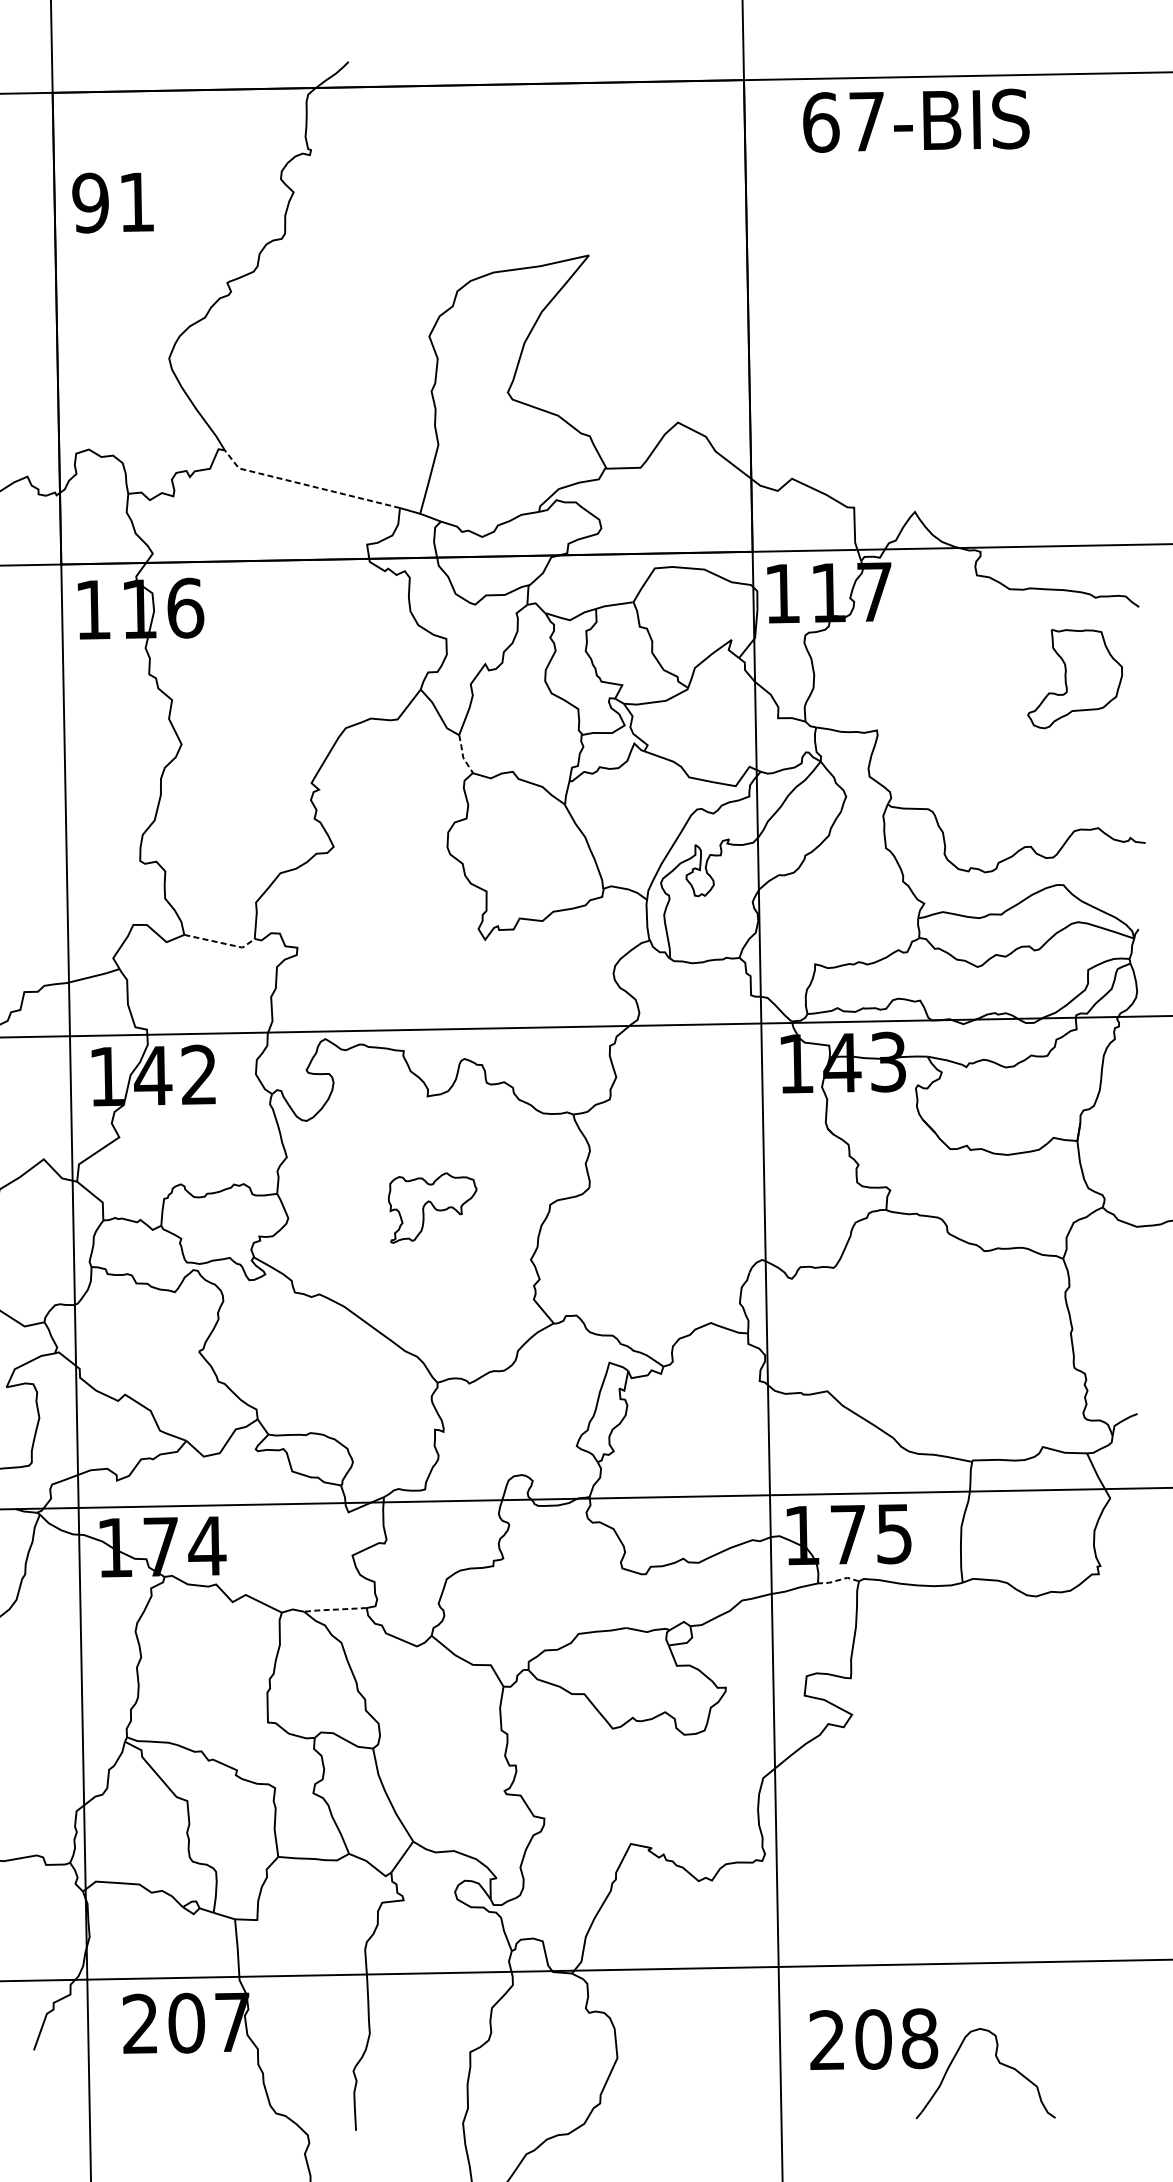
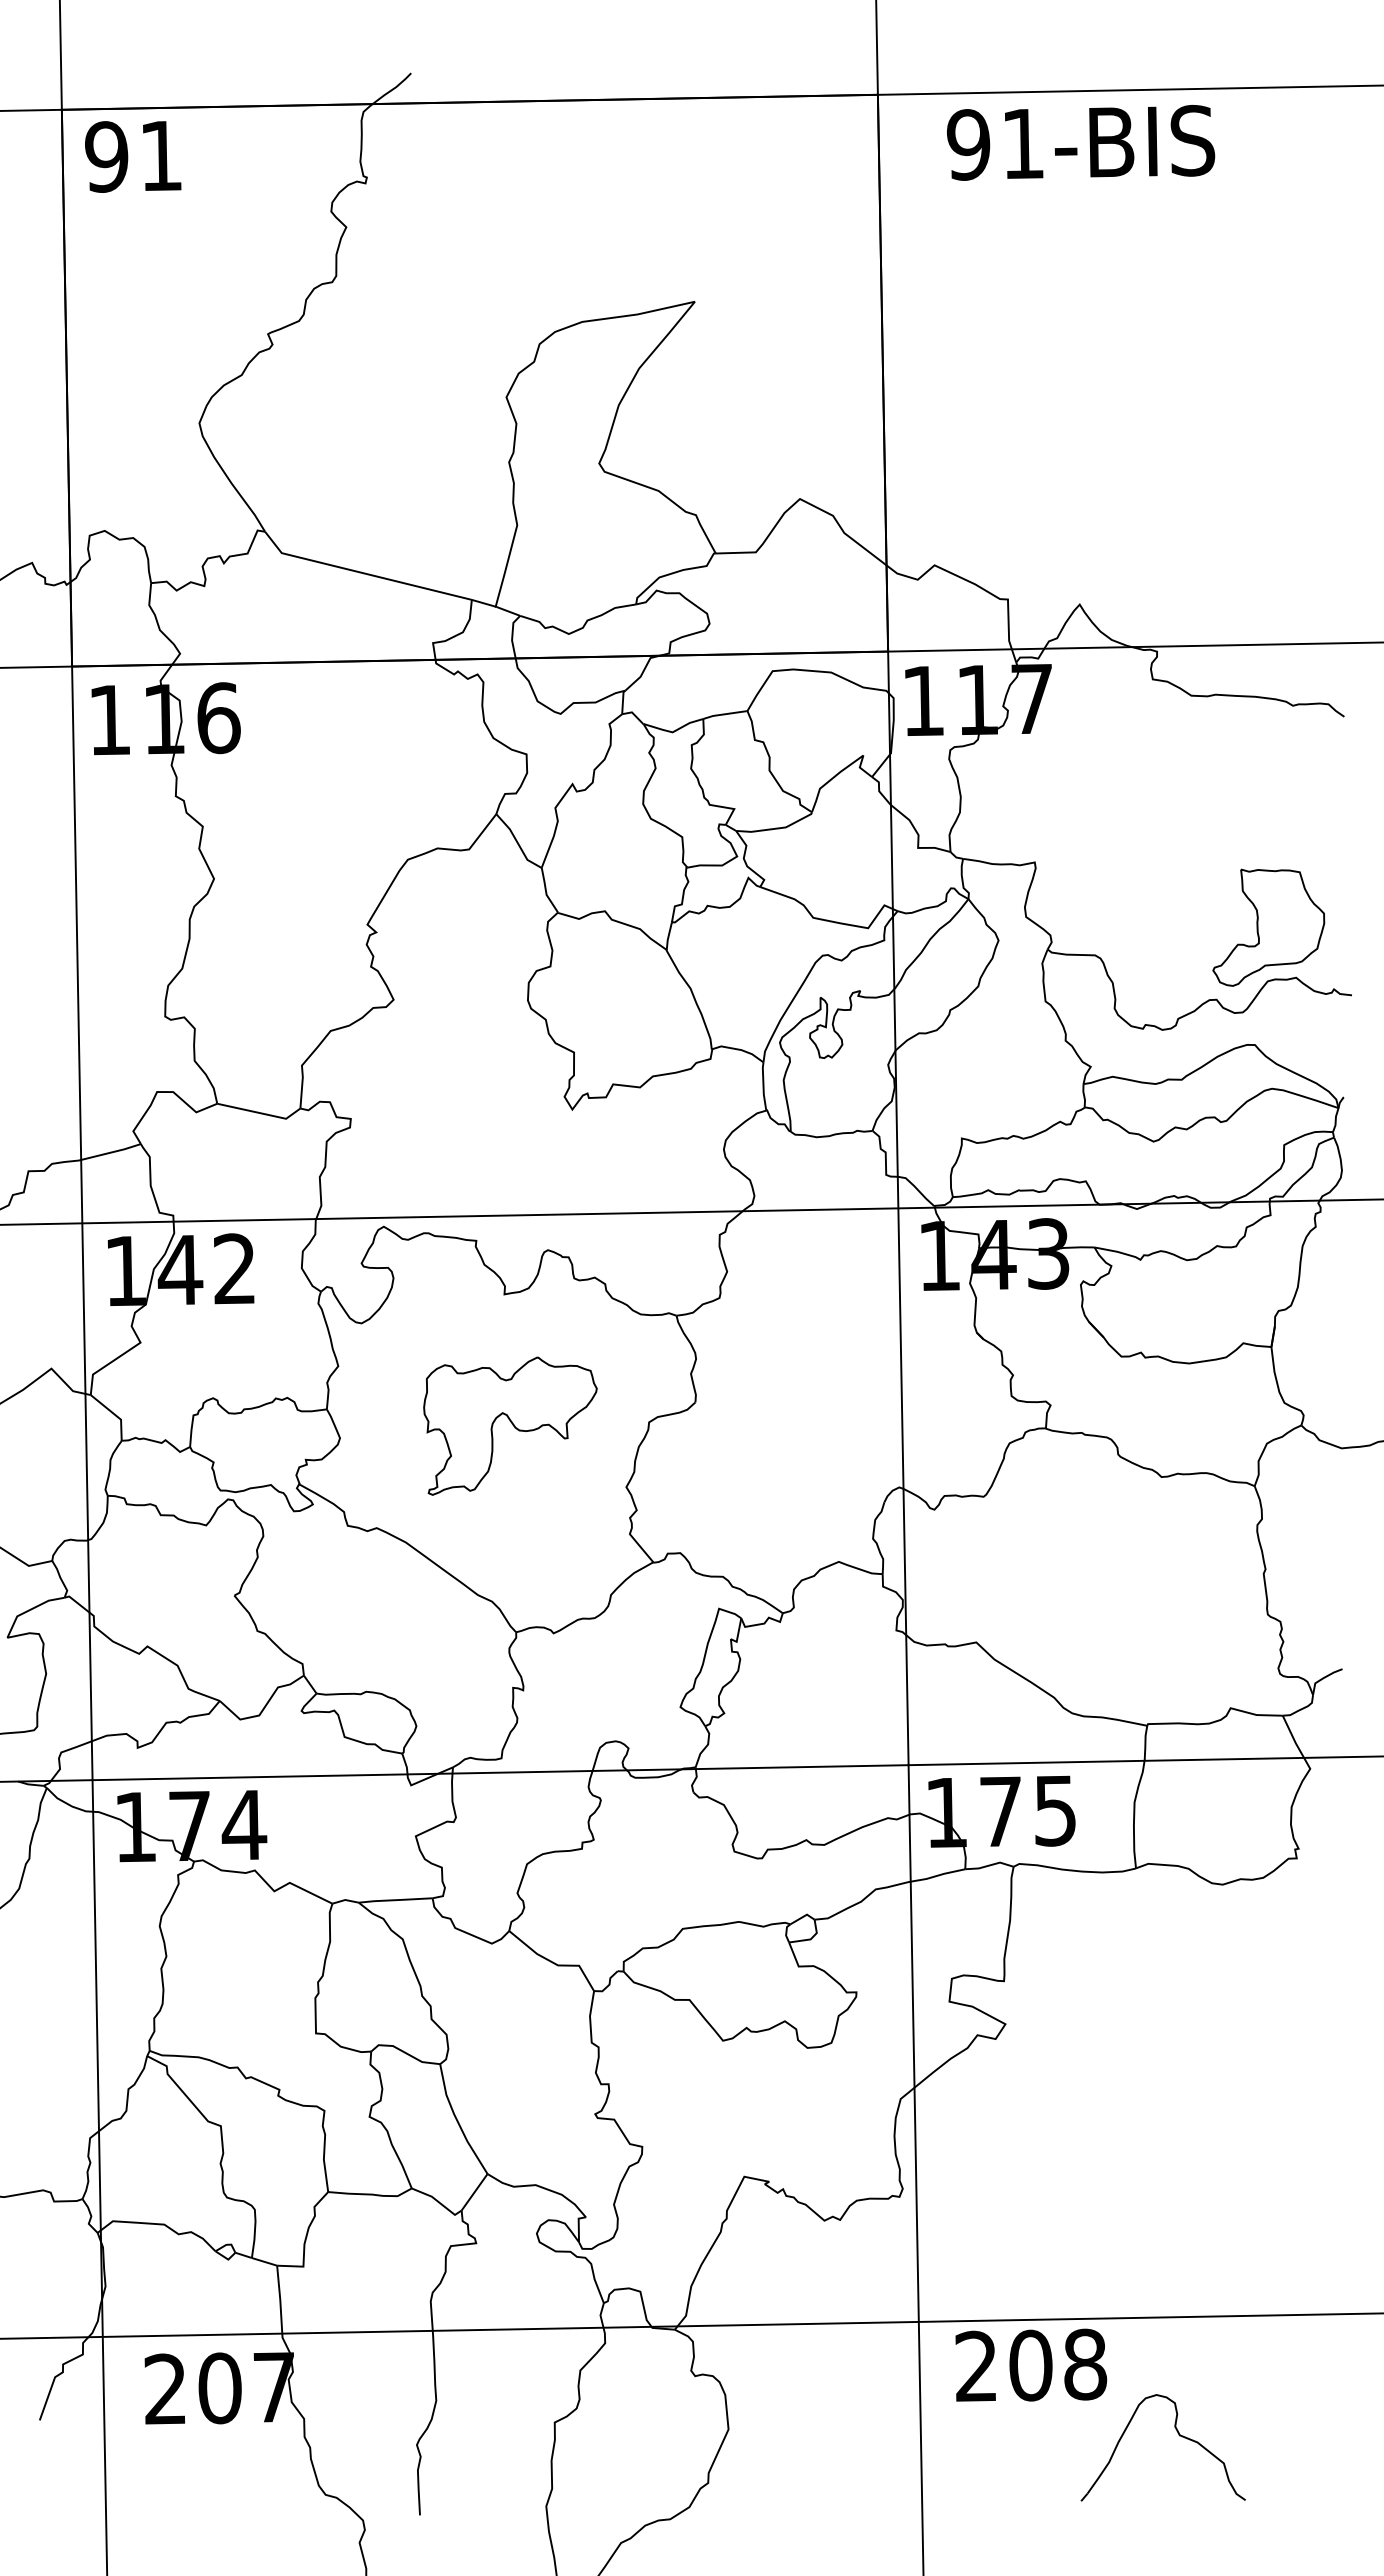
text: (842, 122) -> (994, 144), 67-BIS -> 91-BIS
text: (113, 202) -> (133, 156), moved
line: (307, 484) -> (362, 572), dashed -> solid
part: (1074, 678) -> (1268, 927), moved
line: (463, 755) -> (546, 892), dashed -> solid
line: (220, 943) -> (260, 1113), dashed -> solid
part: (432, 1207) -> (510, 1425), size x1.67
line: (838, 1580) -> (989, 1865), dashed -> solid
line: (335, 1609) -> (395, 1900), dashed -> solid
text: (874, 2038) -> (1031, 2364), moved

